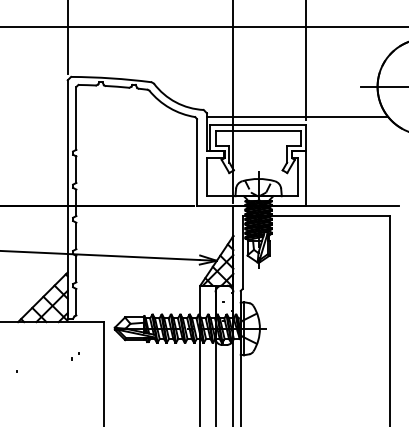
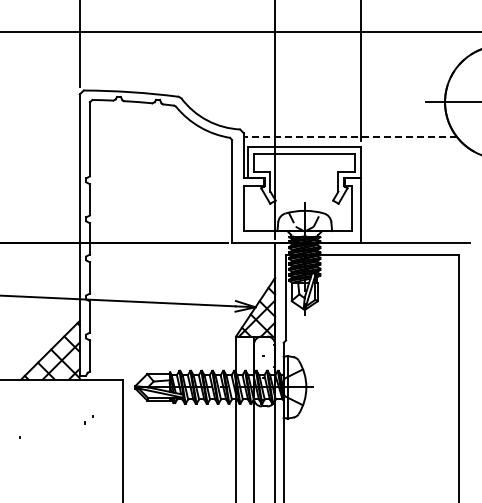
line: (297, 116) -> (350, 137), solid -> dashed

